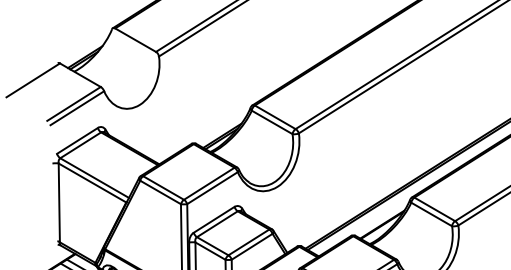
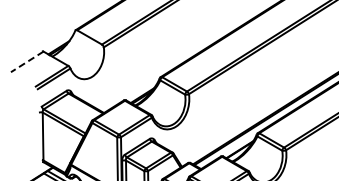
line: (32, 81) -> (26, 62), solid -> dashed

